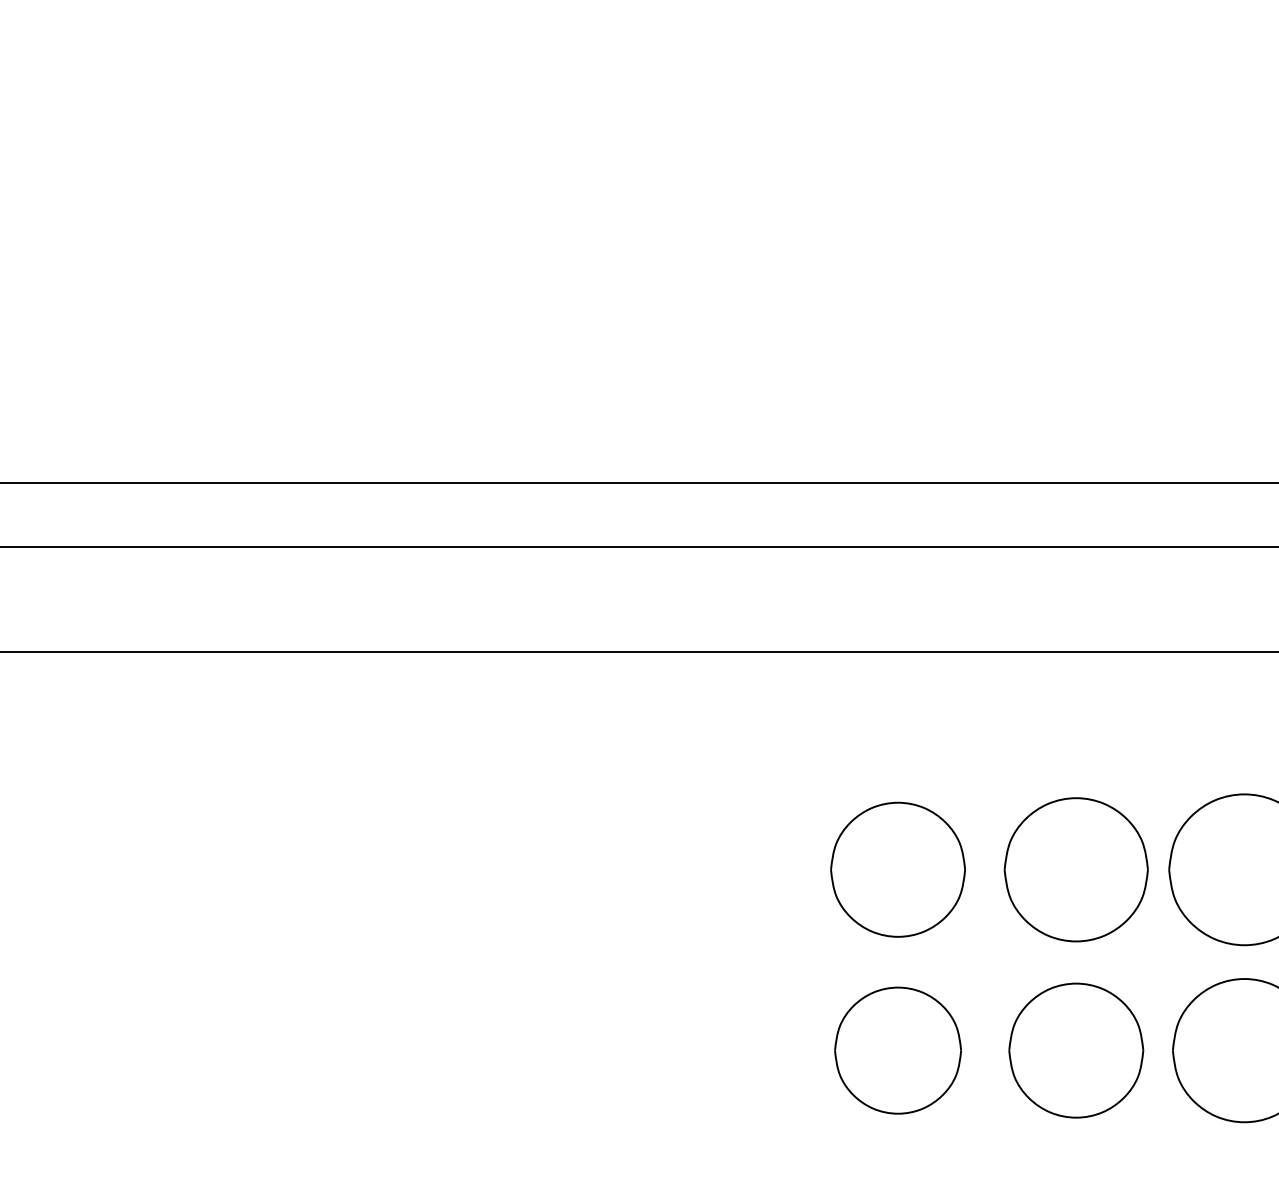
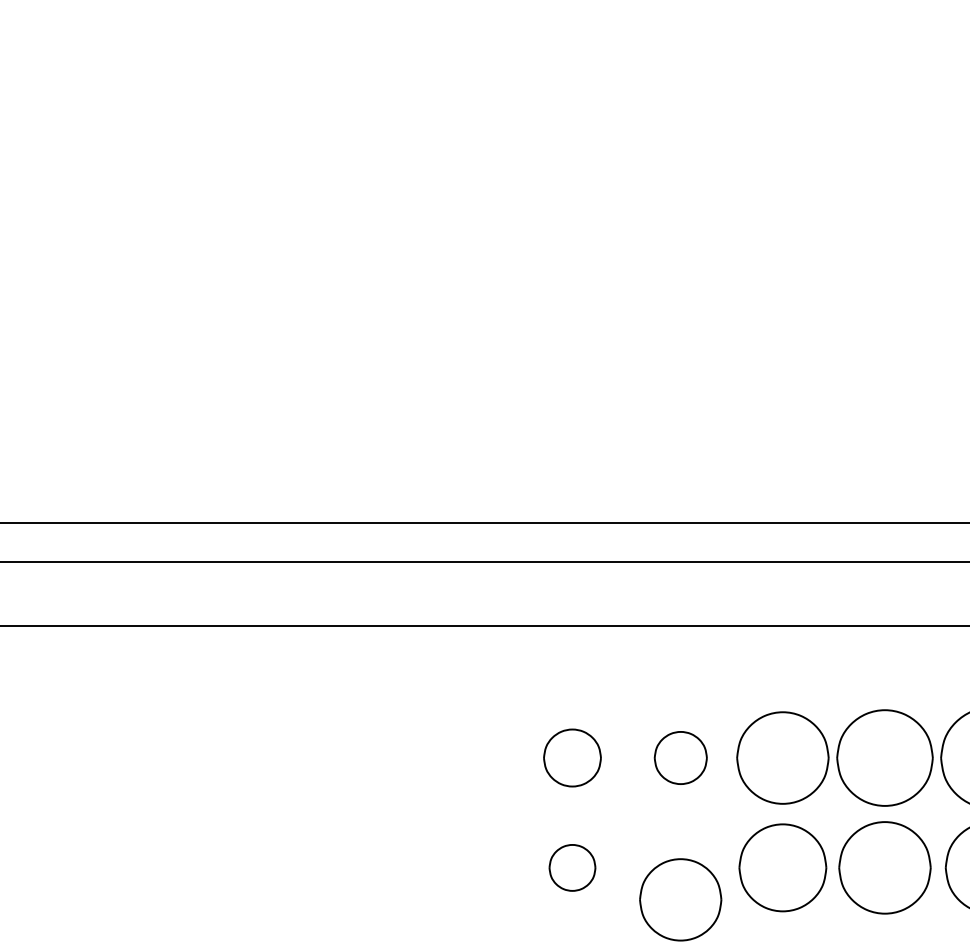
part: (898, 868) -> (572, 757), size x0.7
part: (1075, 868) -> (680, 757), size x0.6
part: (898, 1050) -> (572, 867), size x0.6
part: (1075, 1050) -> (680, 899), moved

